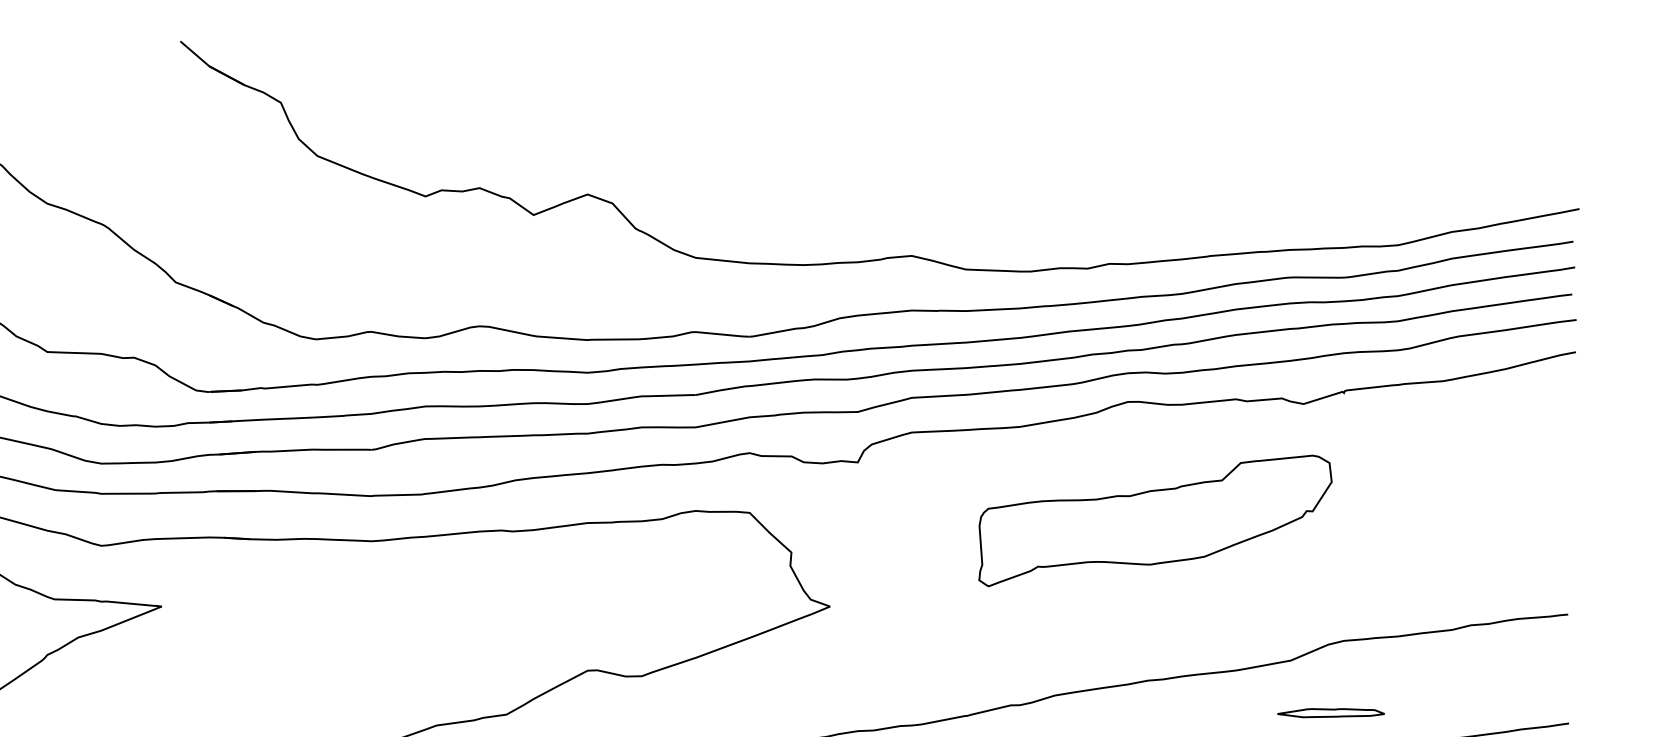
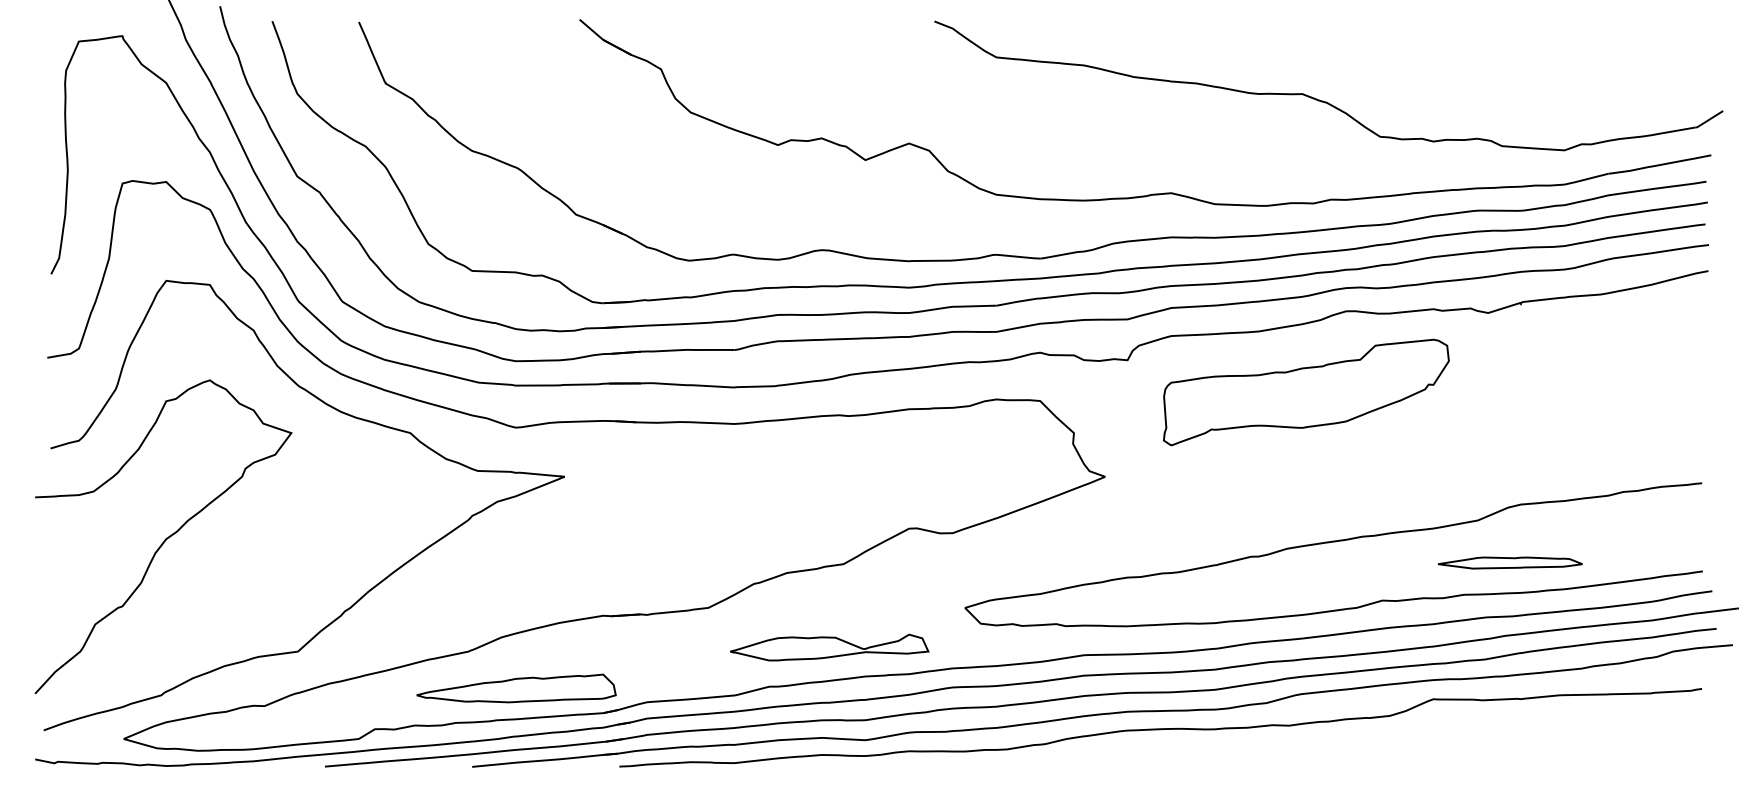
part: (1099, 141) -> (1323, 100), added
part: (1155, 520) -> (1306, 392), moved
part: (1331, 712) -> (1510, 562), size x1.67

